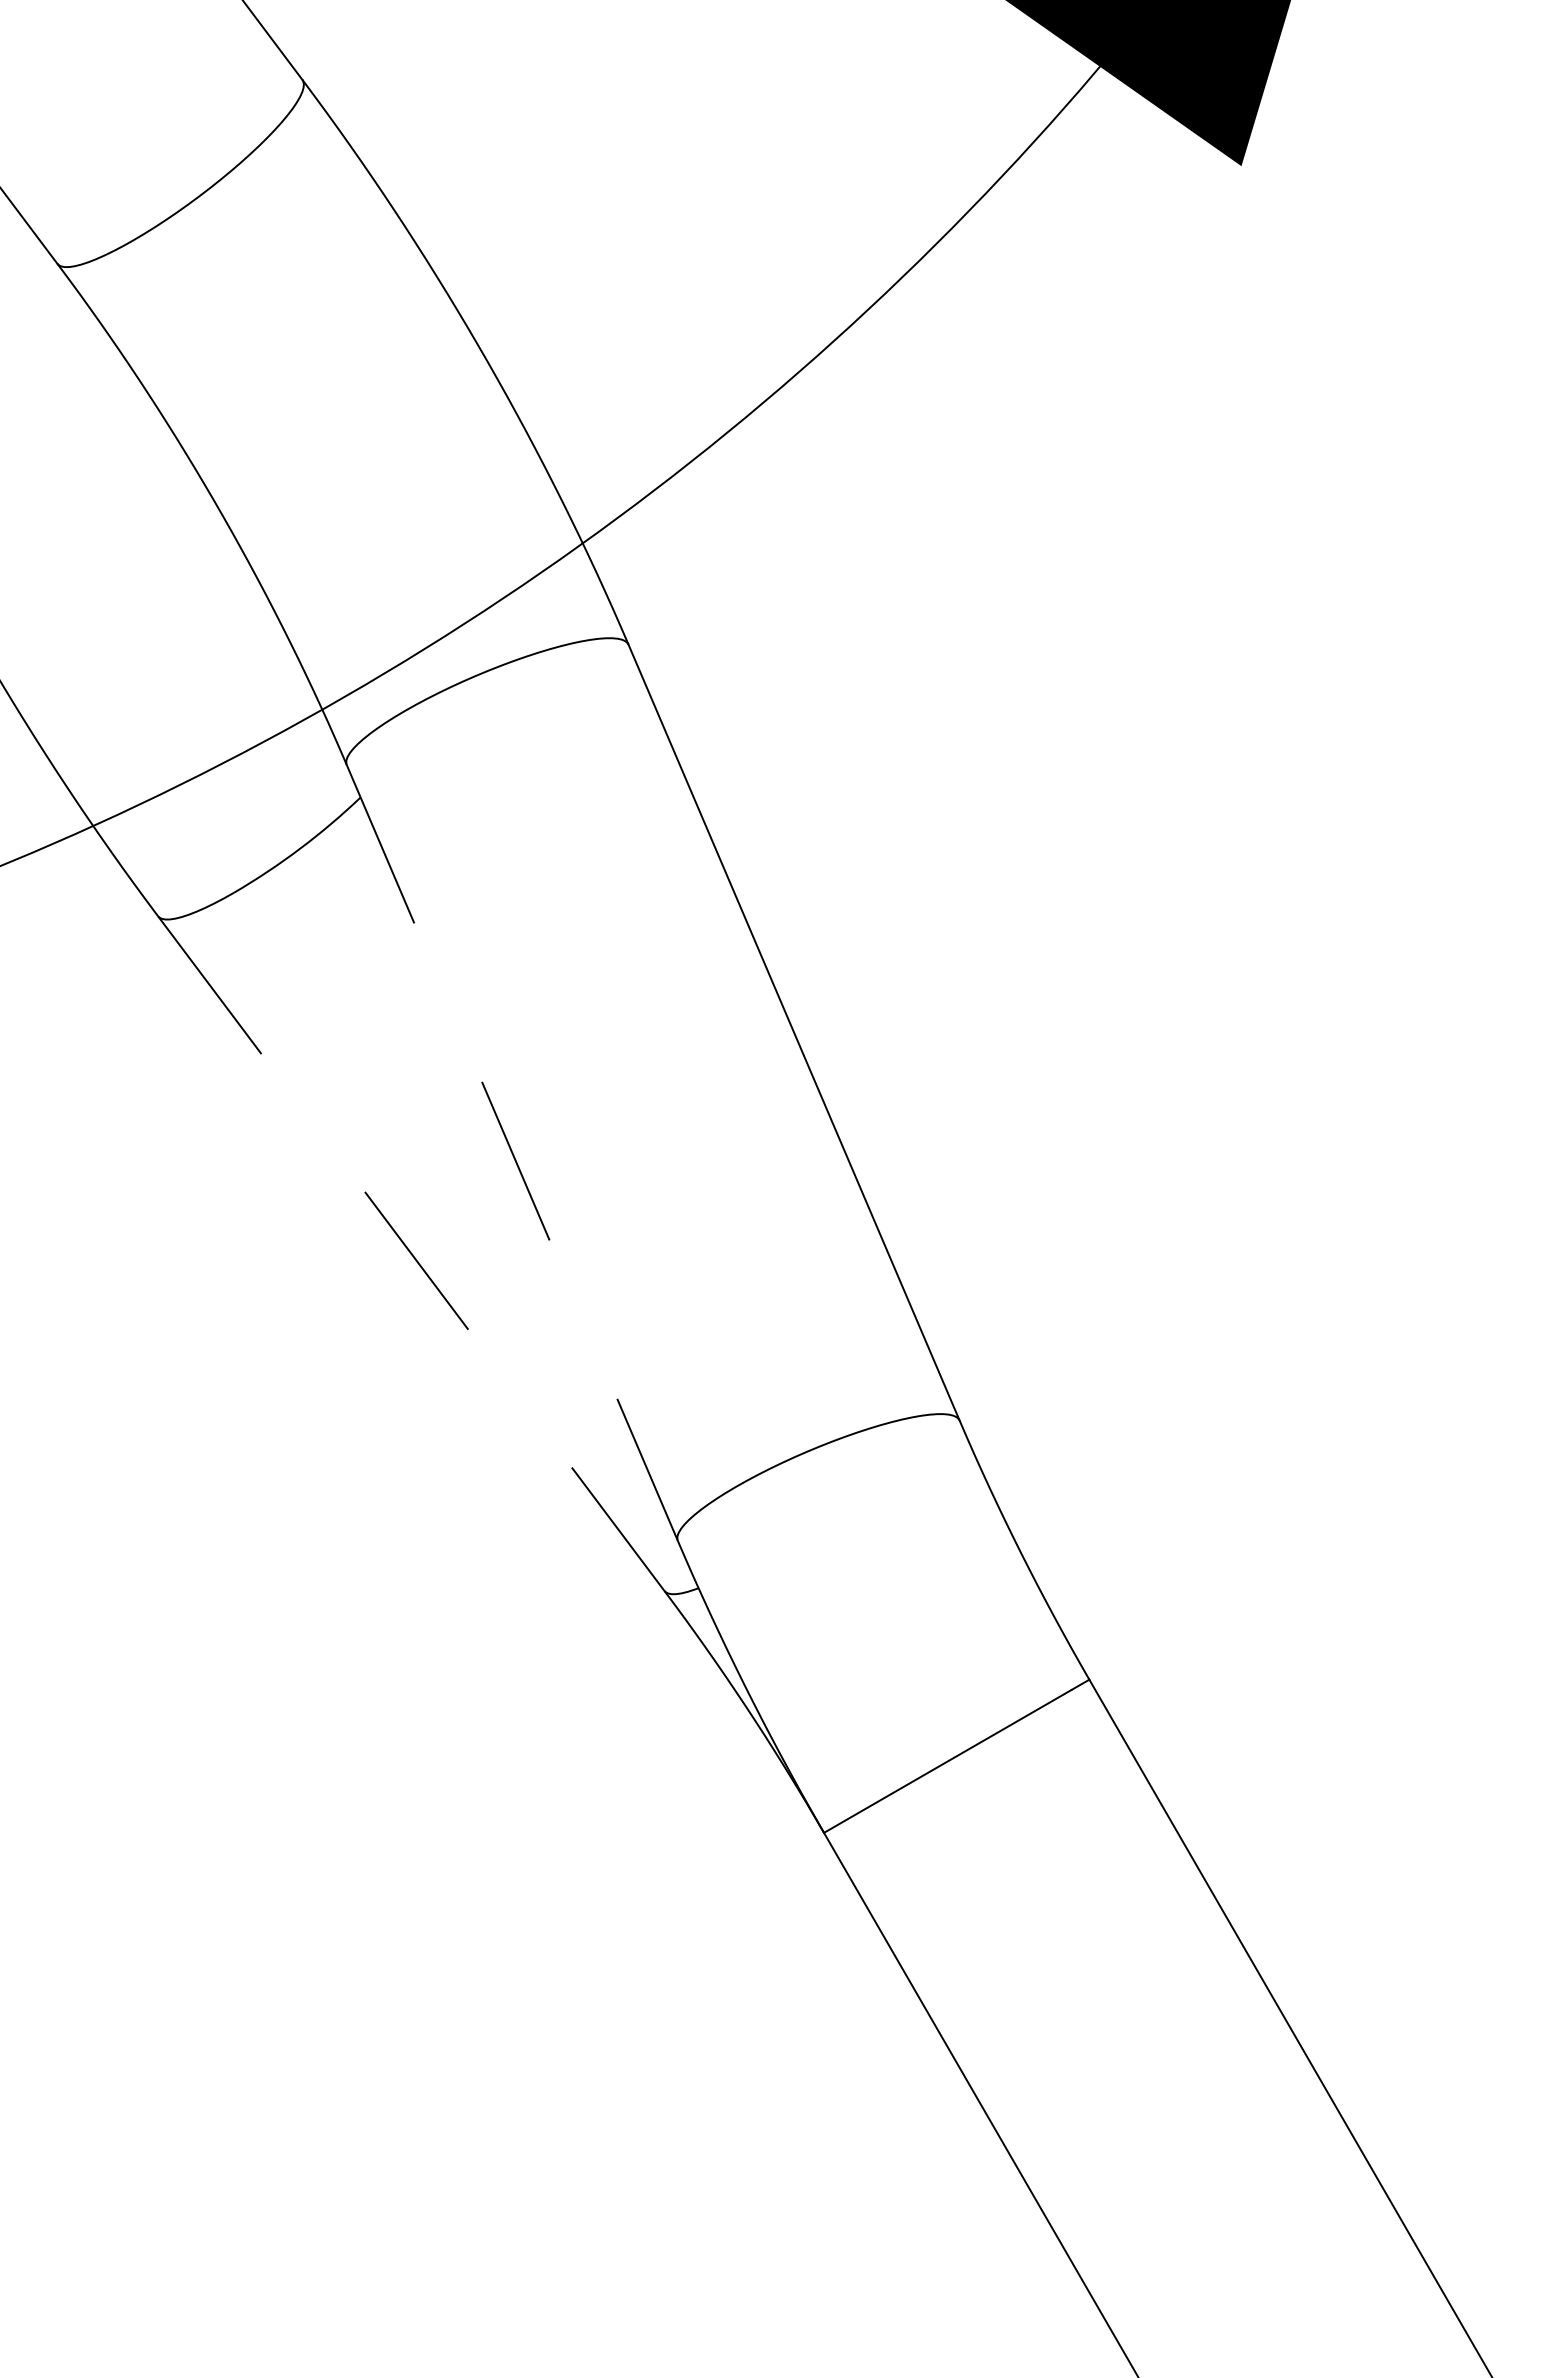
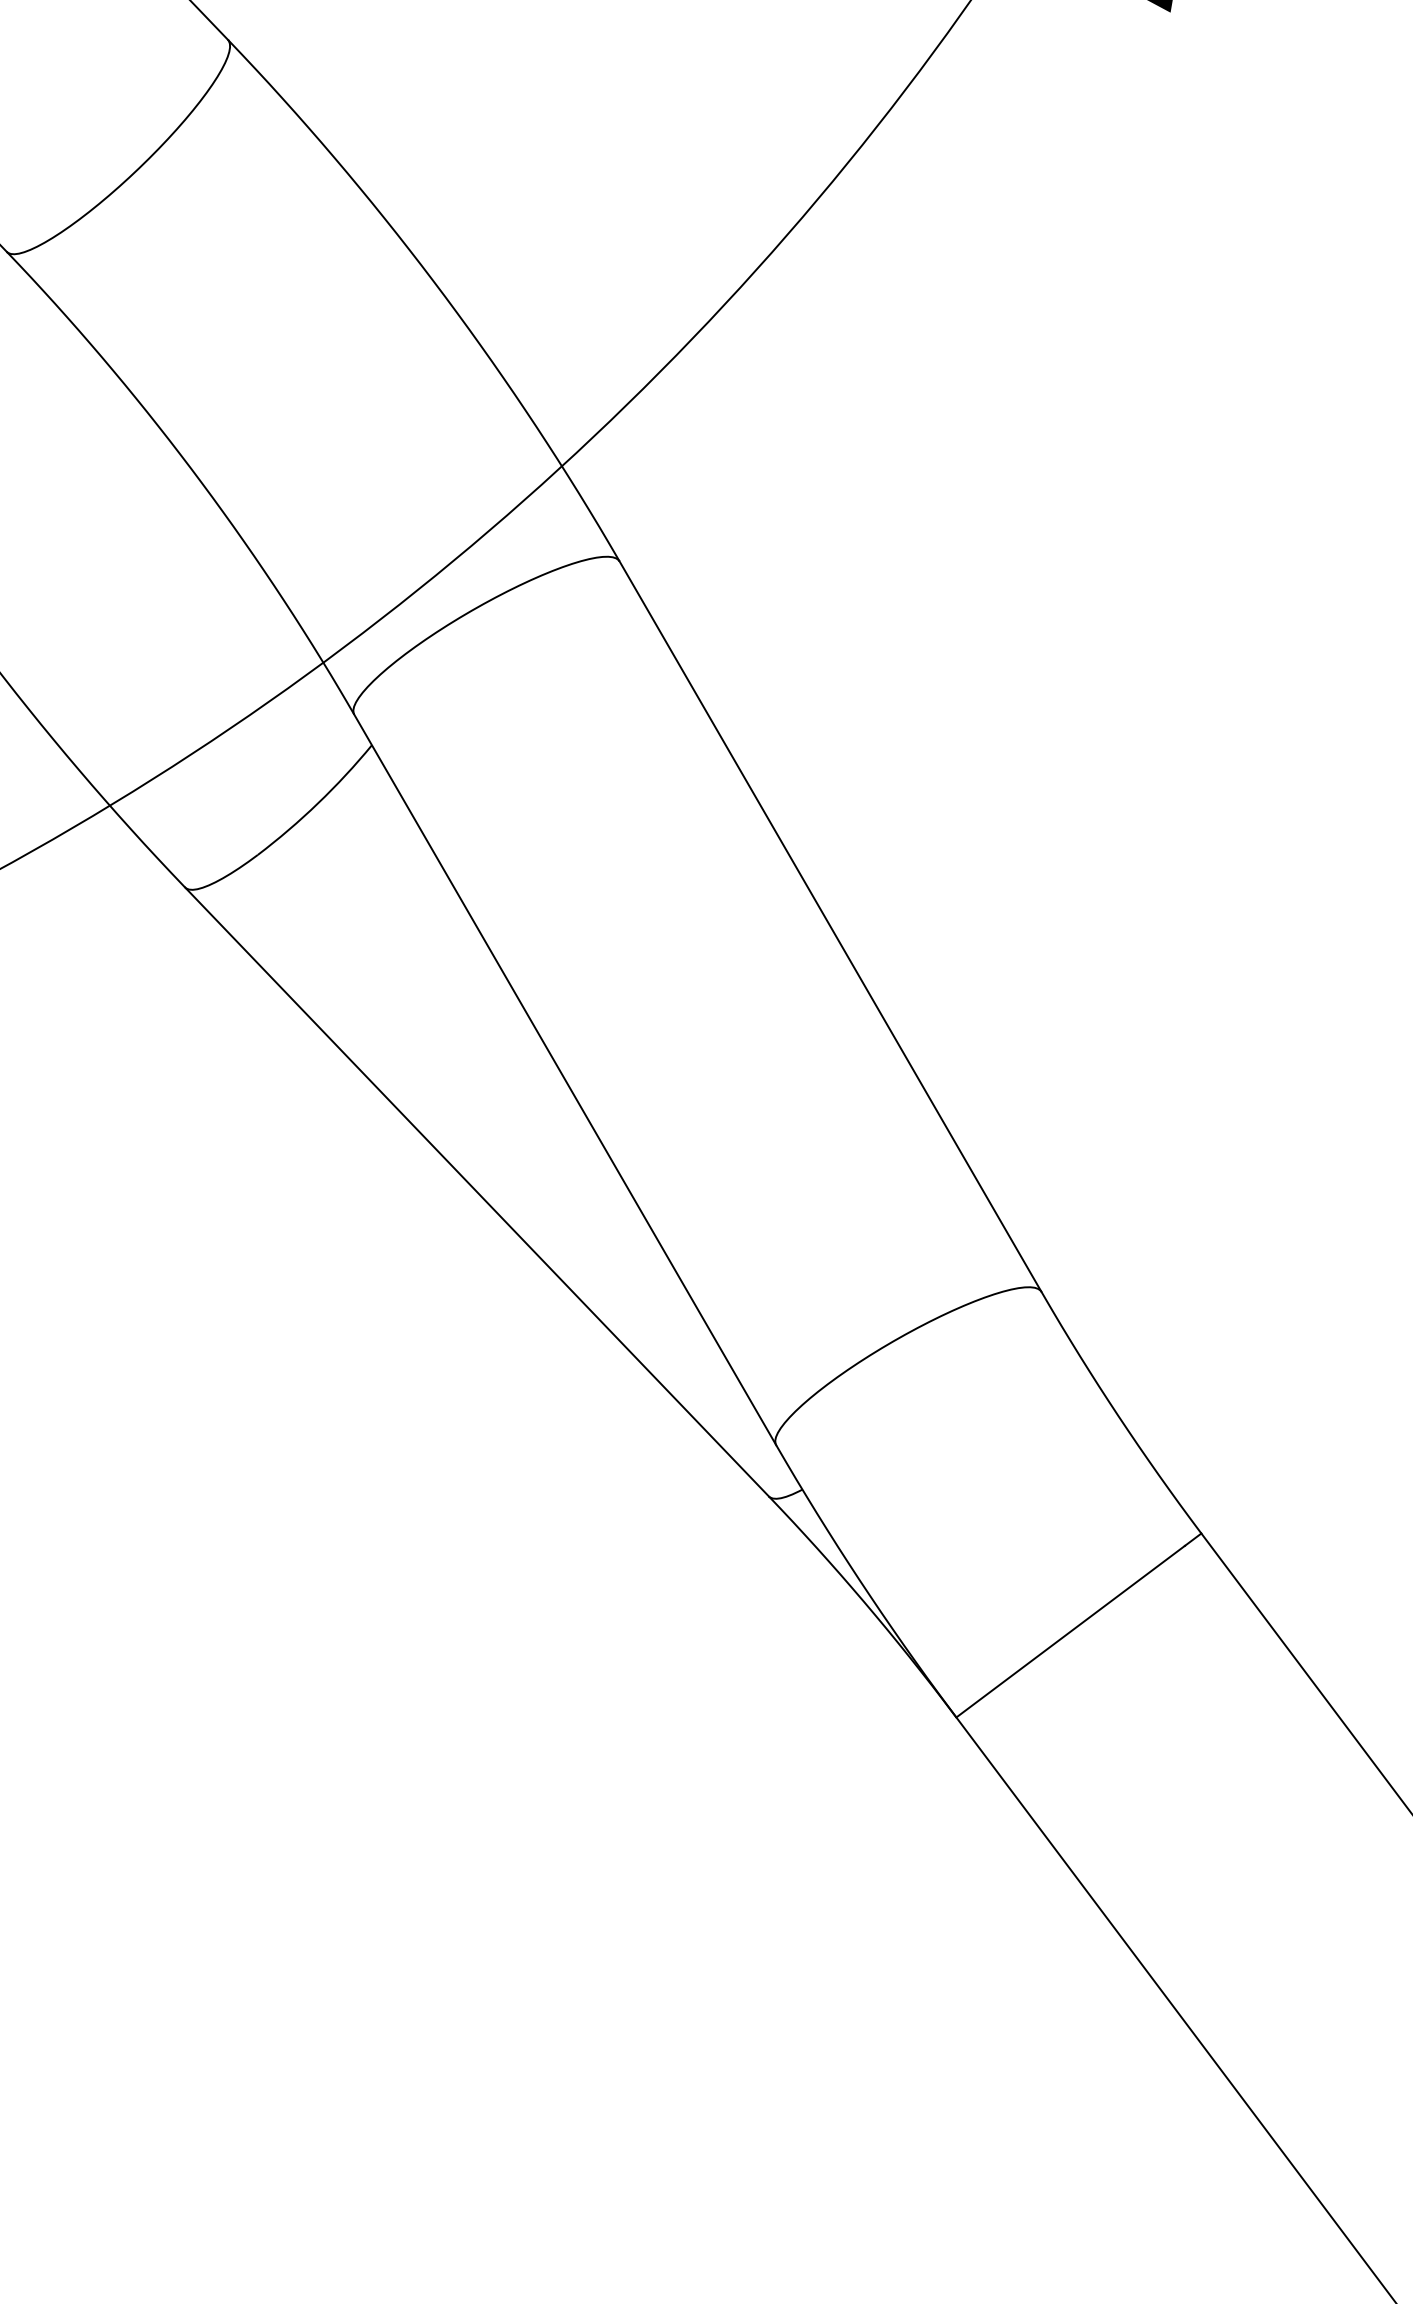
line: (512, 1152) -> (565, 1079), dashed -> solid
line: (411, 1253) -> (477, 1191), dashed -> solid

